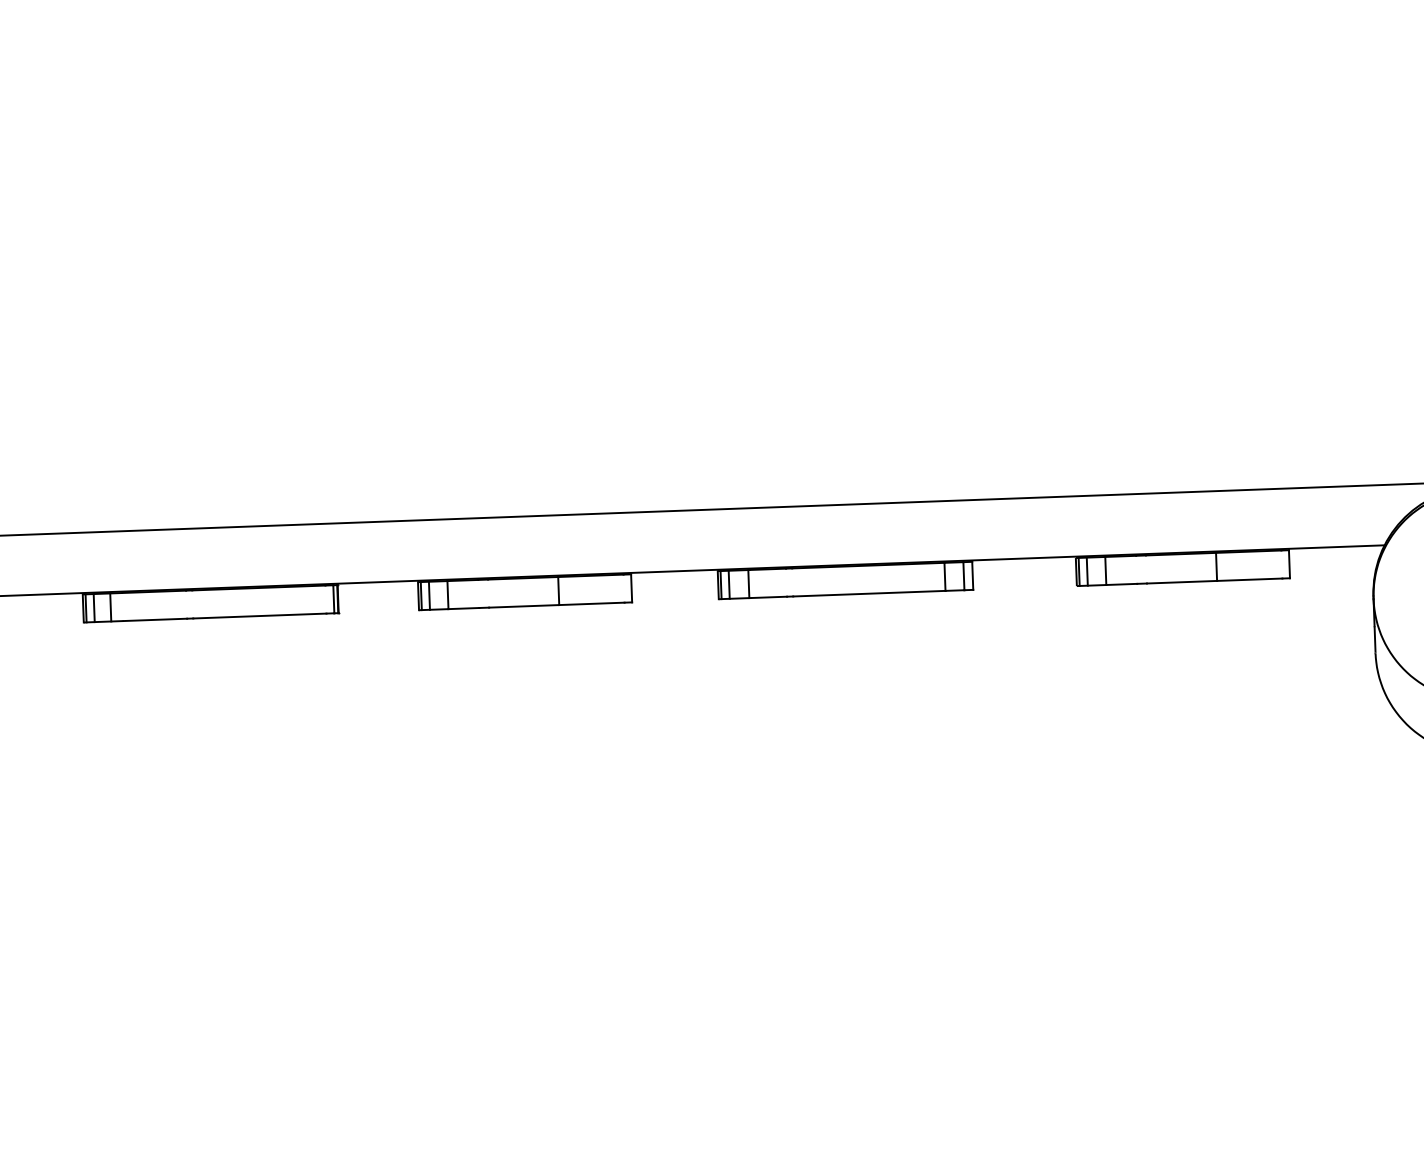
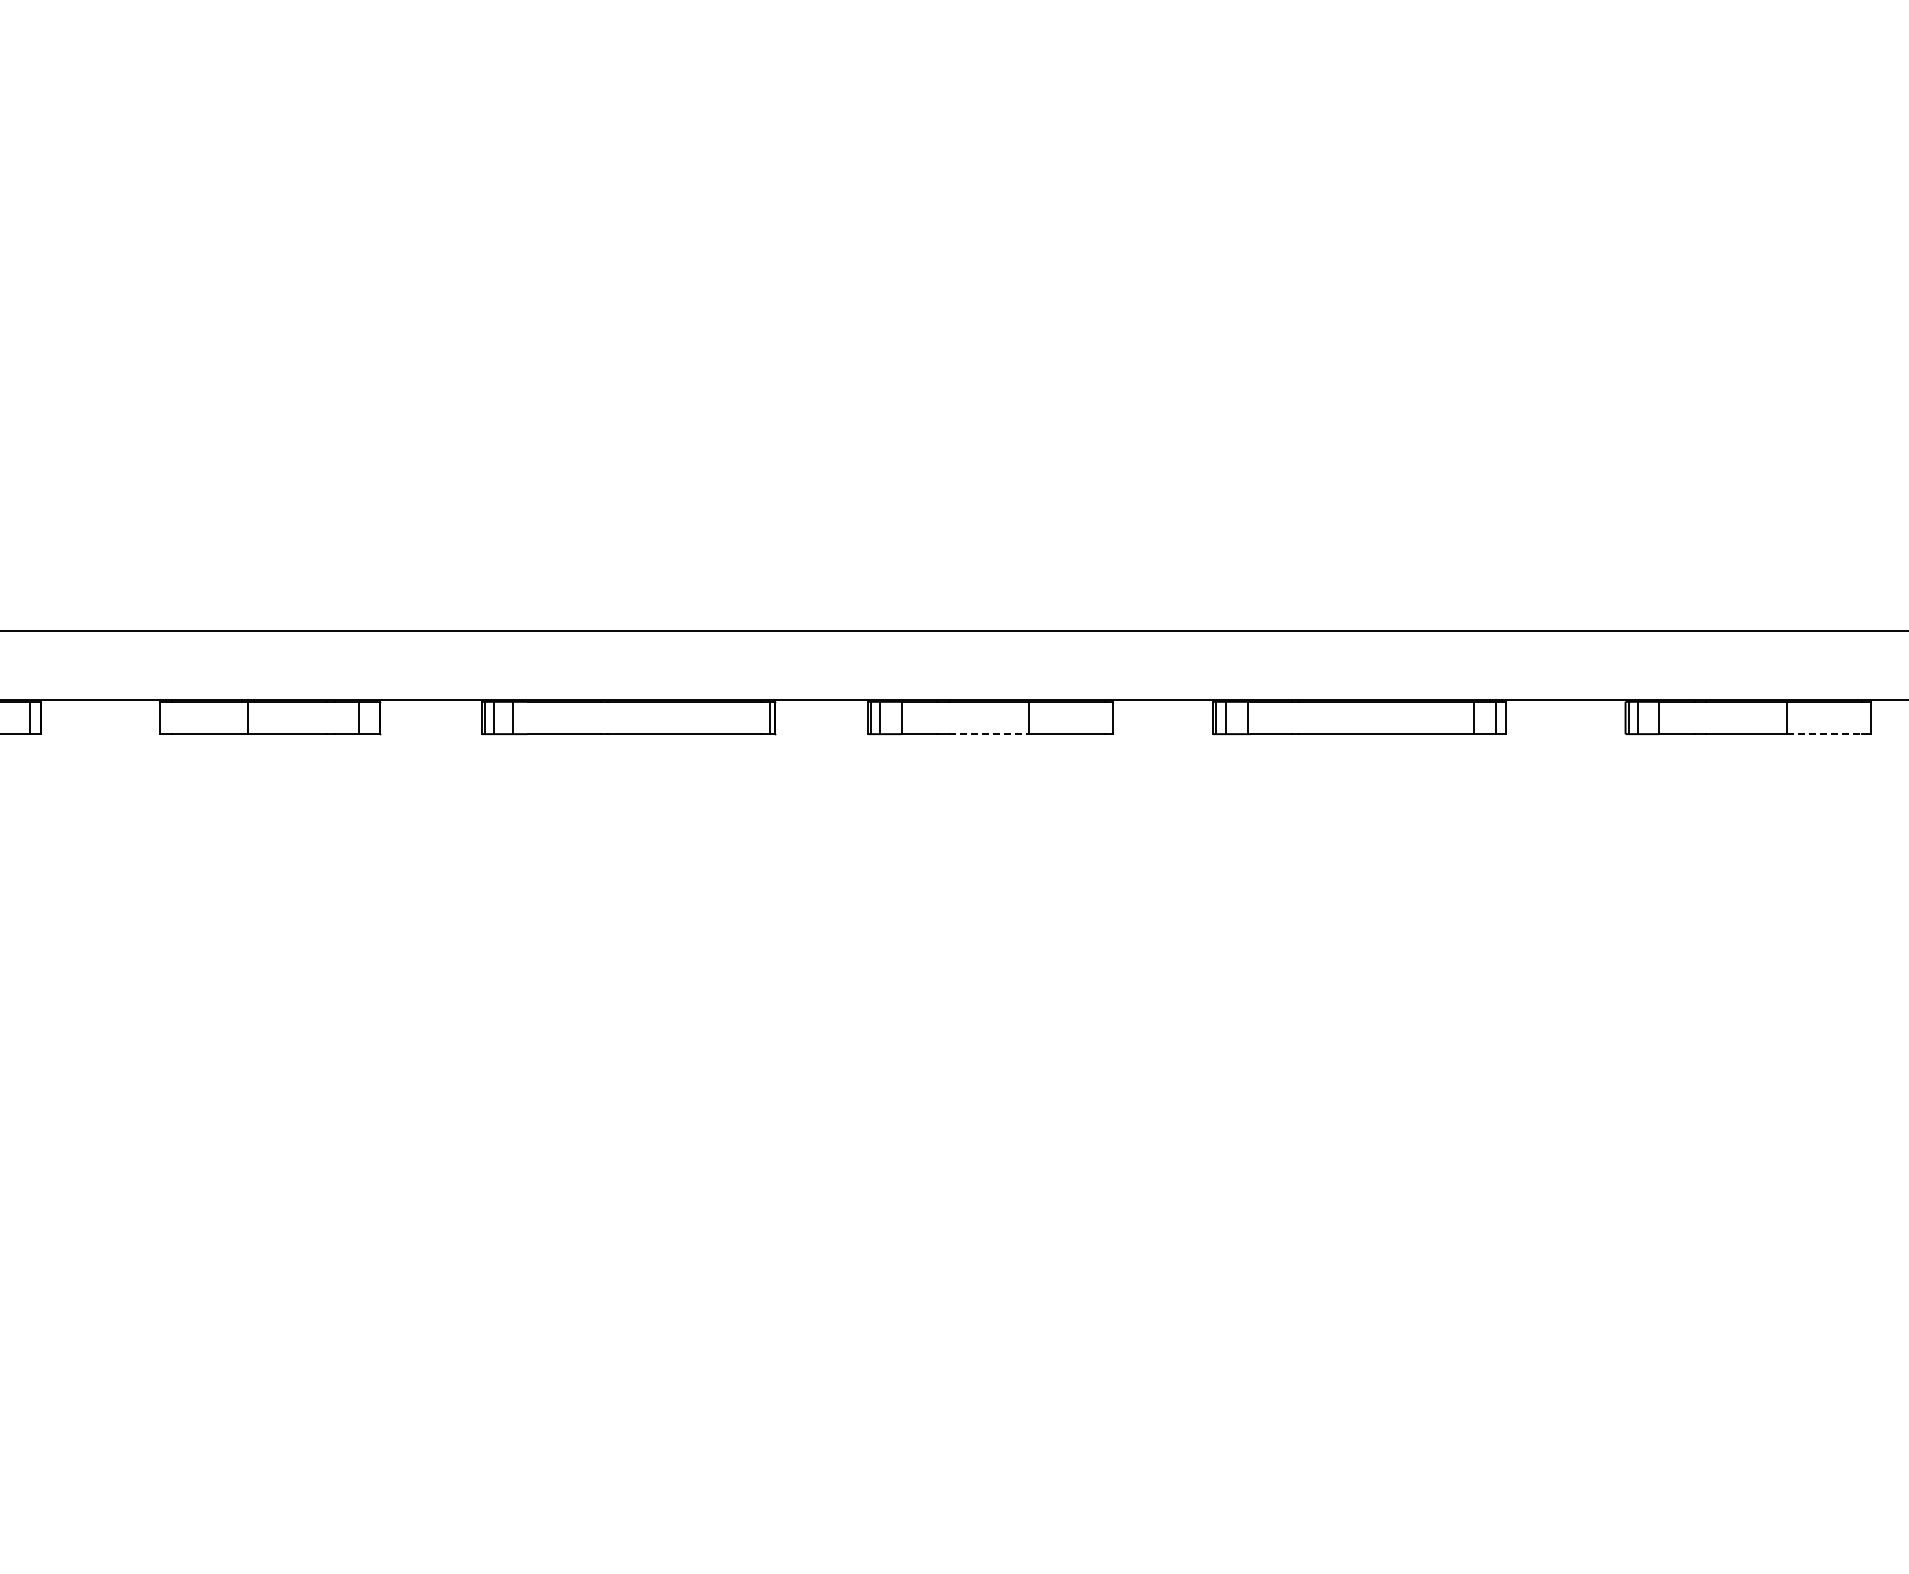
line: (1249, 580) -> (1824, 734), solid -> dashed
line: (524, 606) -> (989, 734), solid -> dashed

